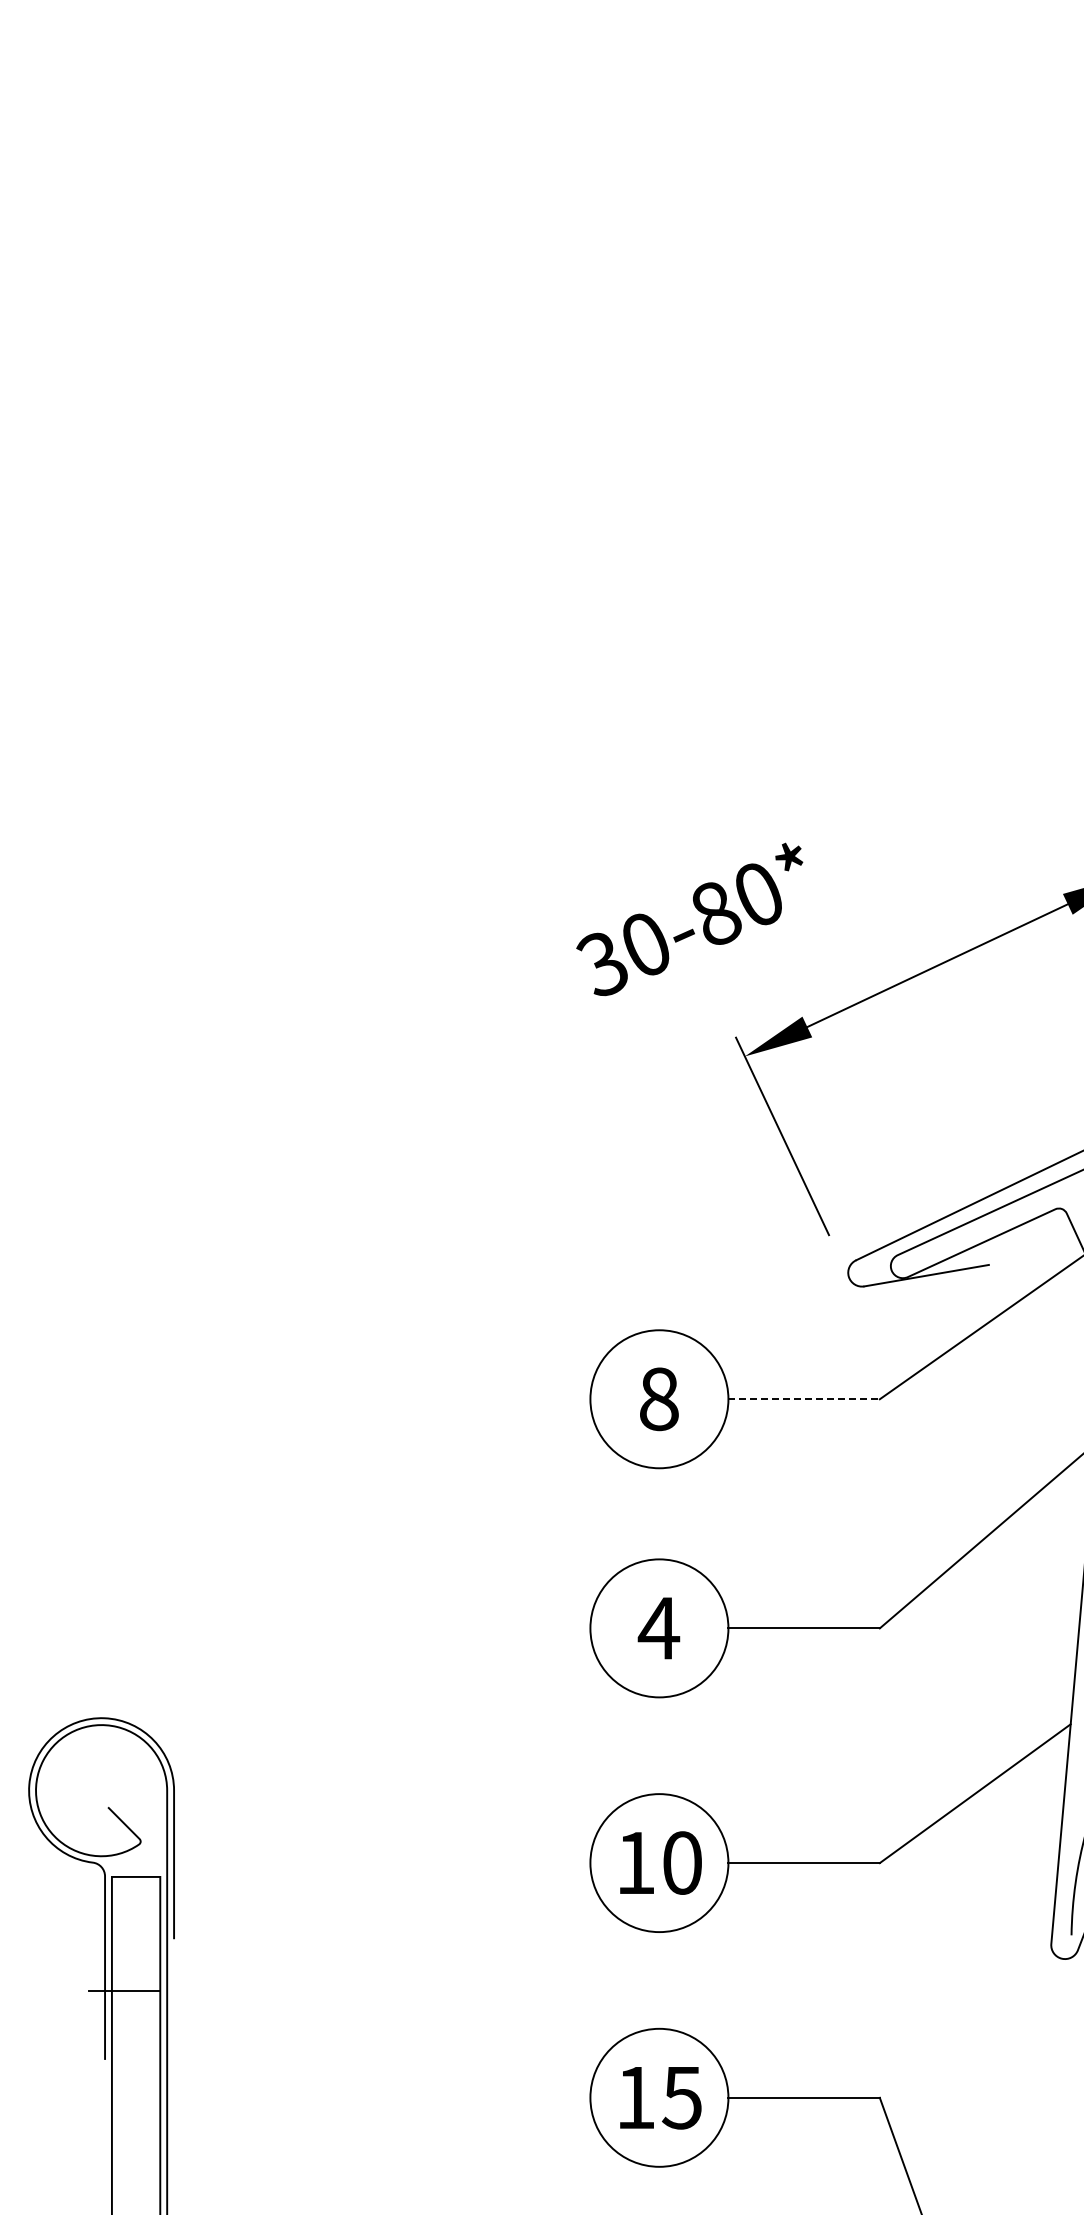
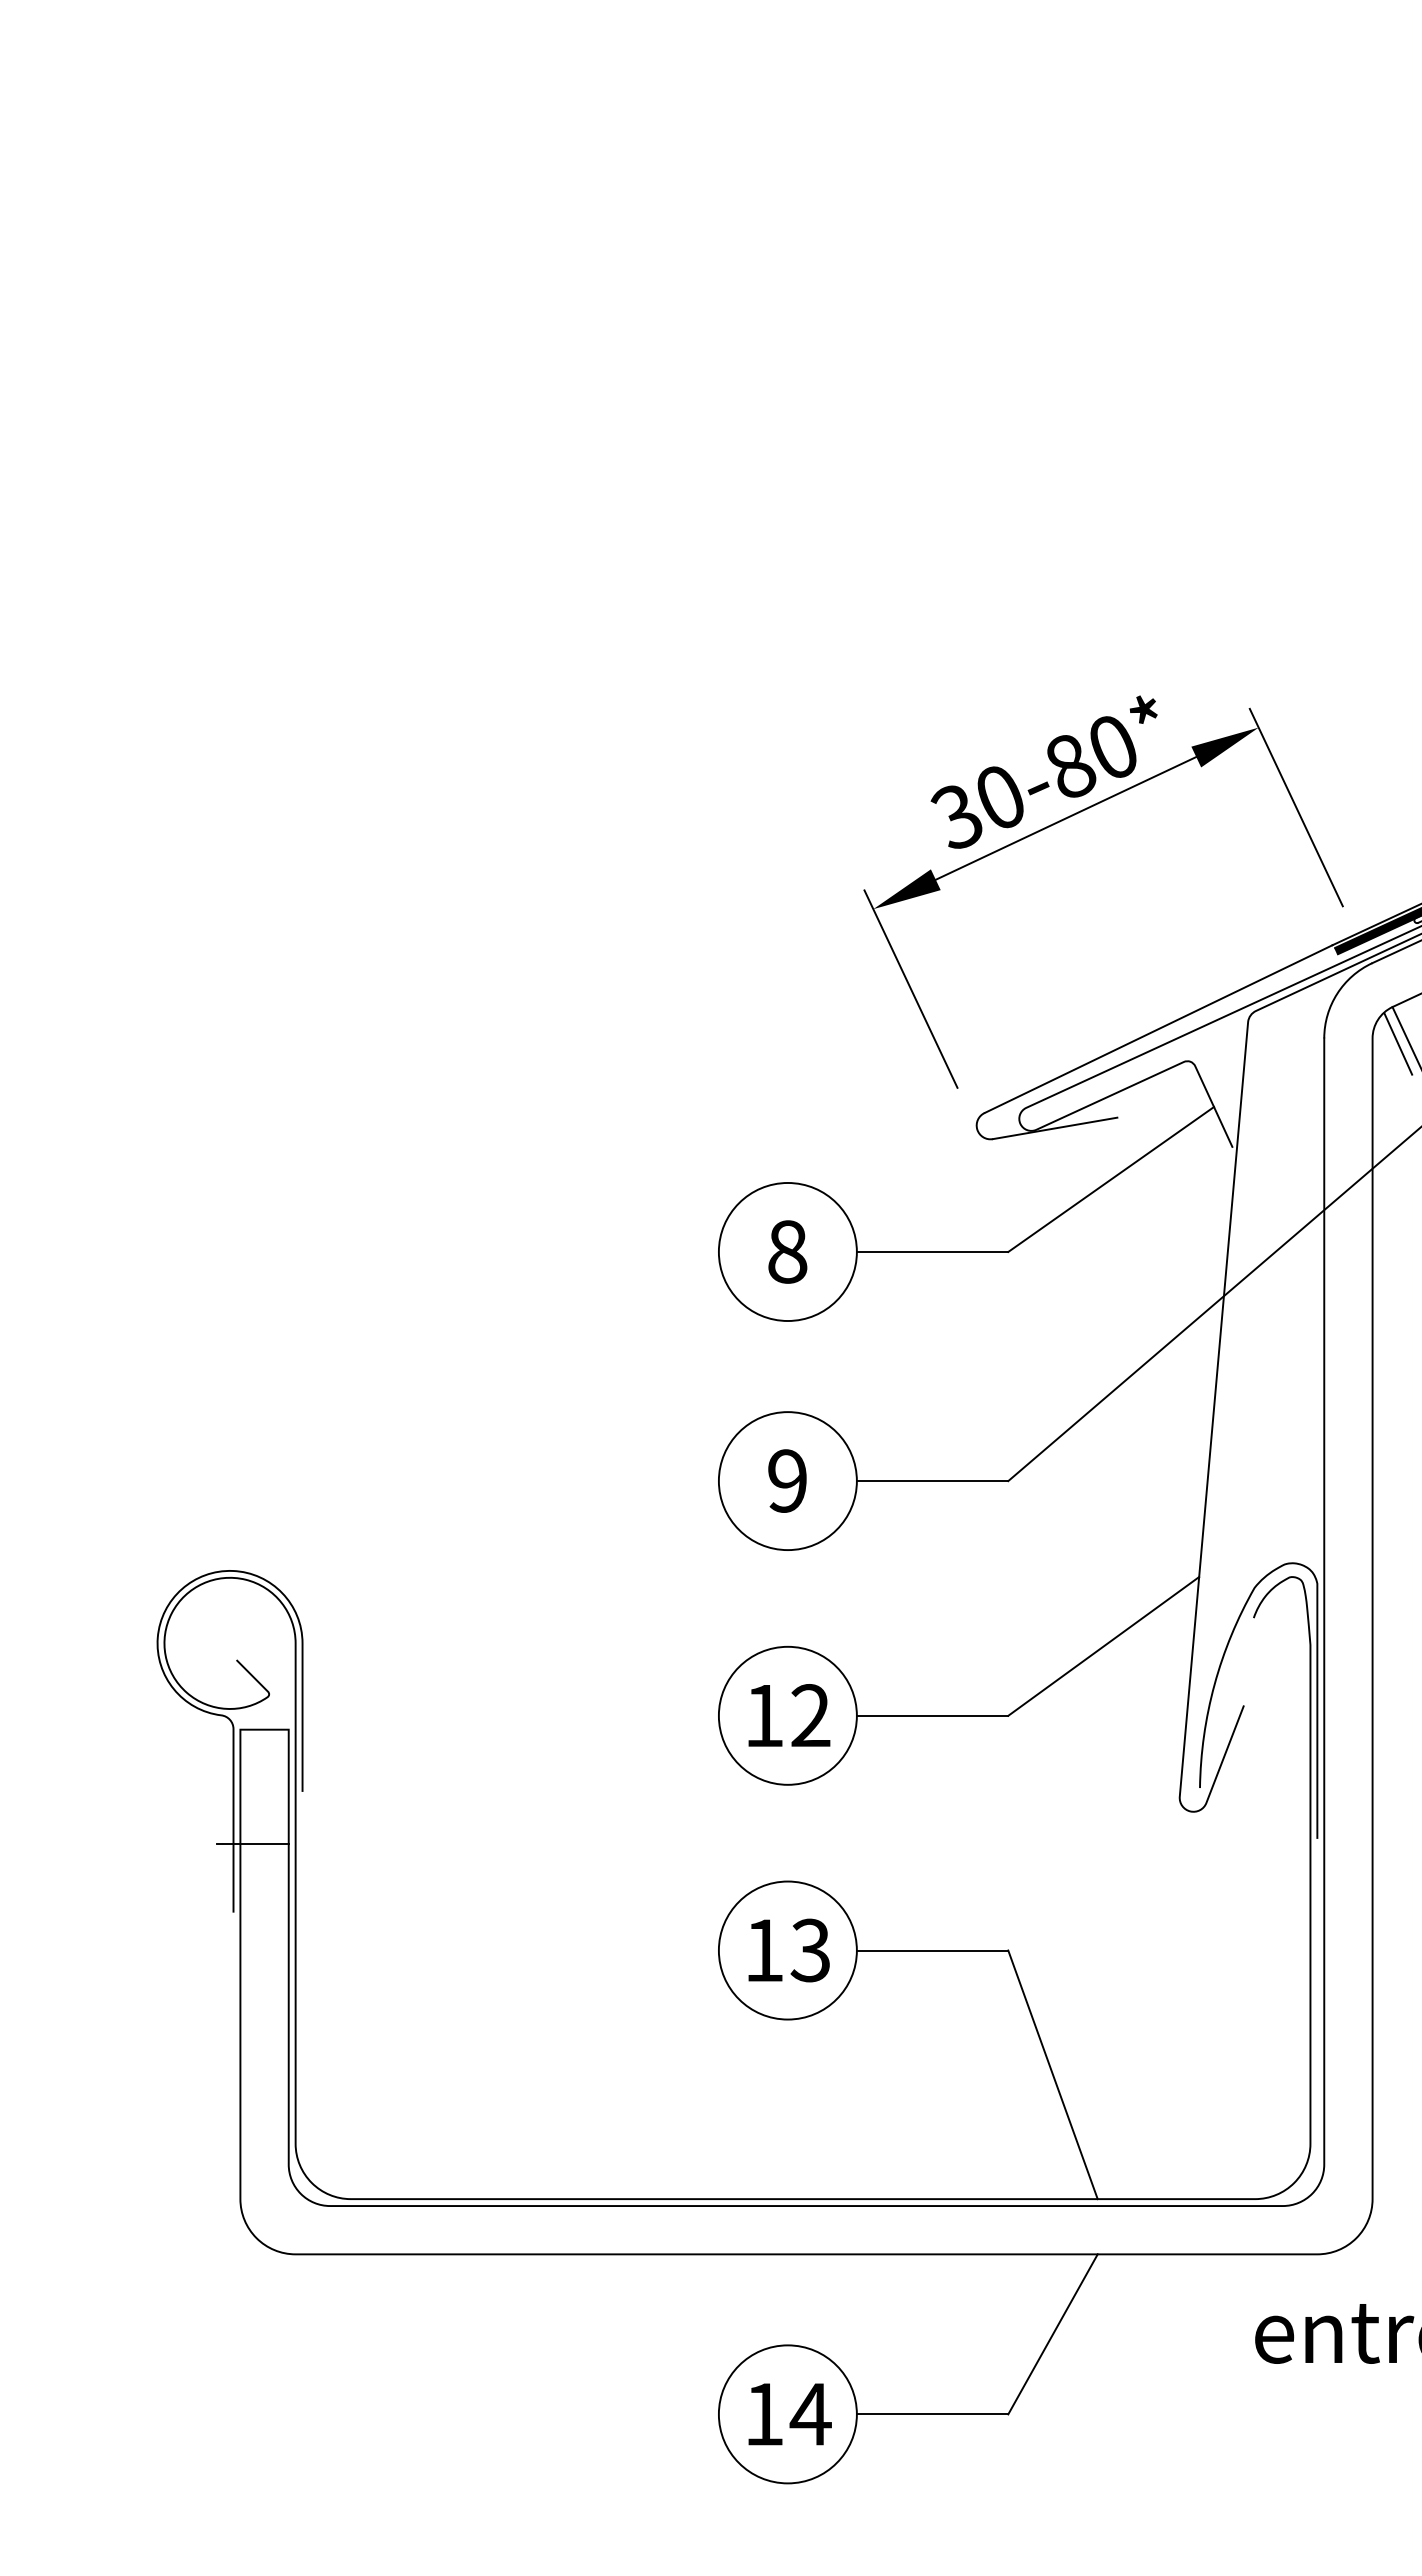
text: (689, 918) -> (1043, 771), moved
line: (804, 1398) -> (932, 1251), dashed -> solid
text: (659, 1627) -> (787, 1480), 4 -> 9
text: (682, 1862) -> (810, 1715), 10 -> 12
text: (681, 2096) -> (809, 1949), 15 -> 13

